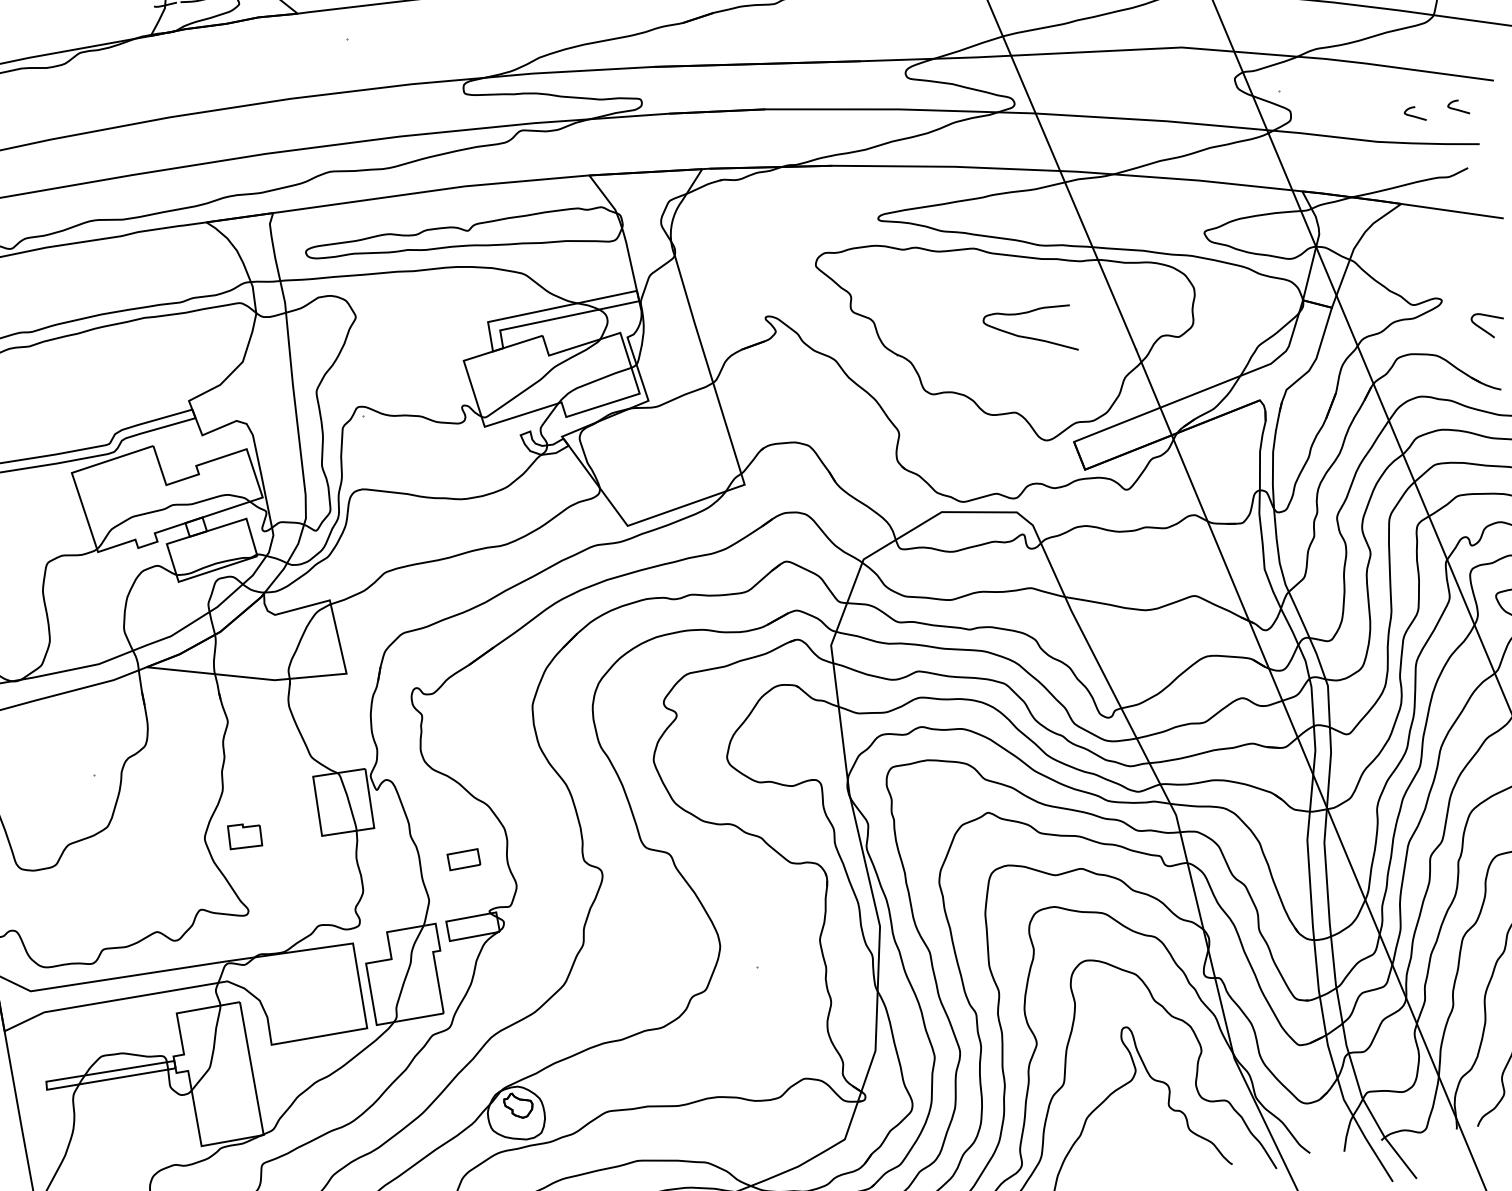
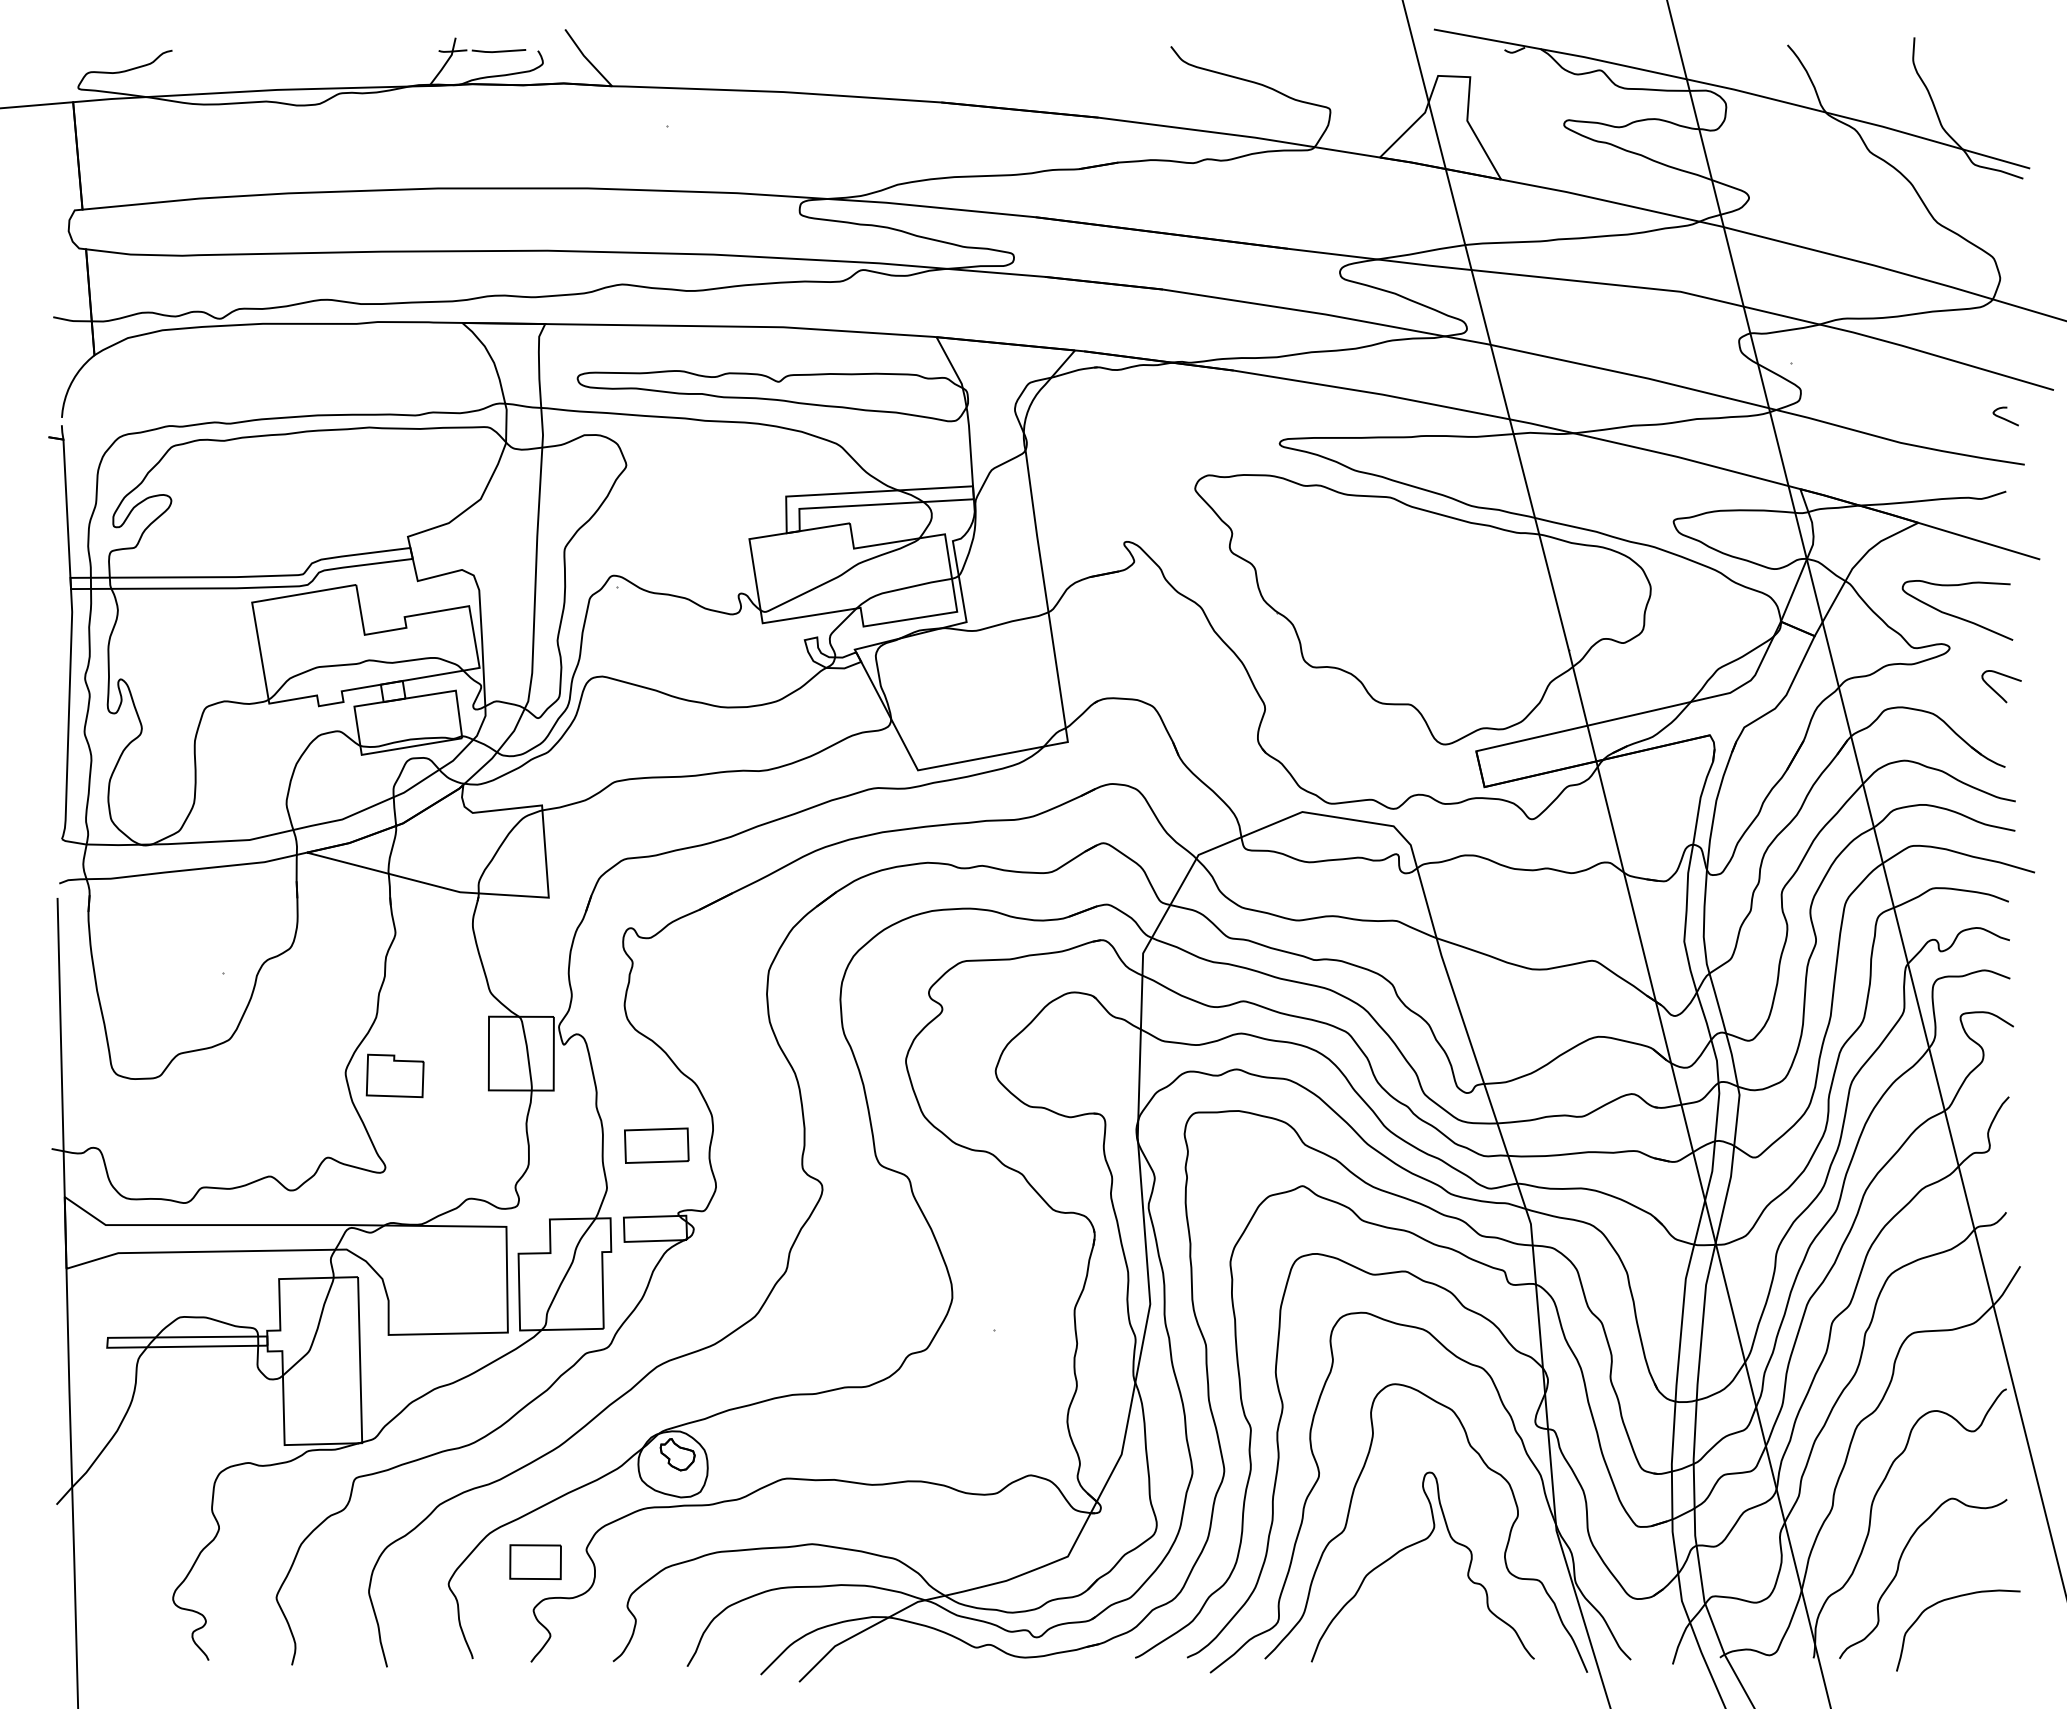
curve: (1415, 116) -> (1951, 418), removed
curve: (1029, 337) -> (1955, 615), moved
part: (244, 835) -> (394, 1075), size x1.43
part: (463, 859) -> (656, 1145), size x1.67

